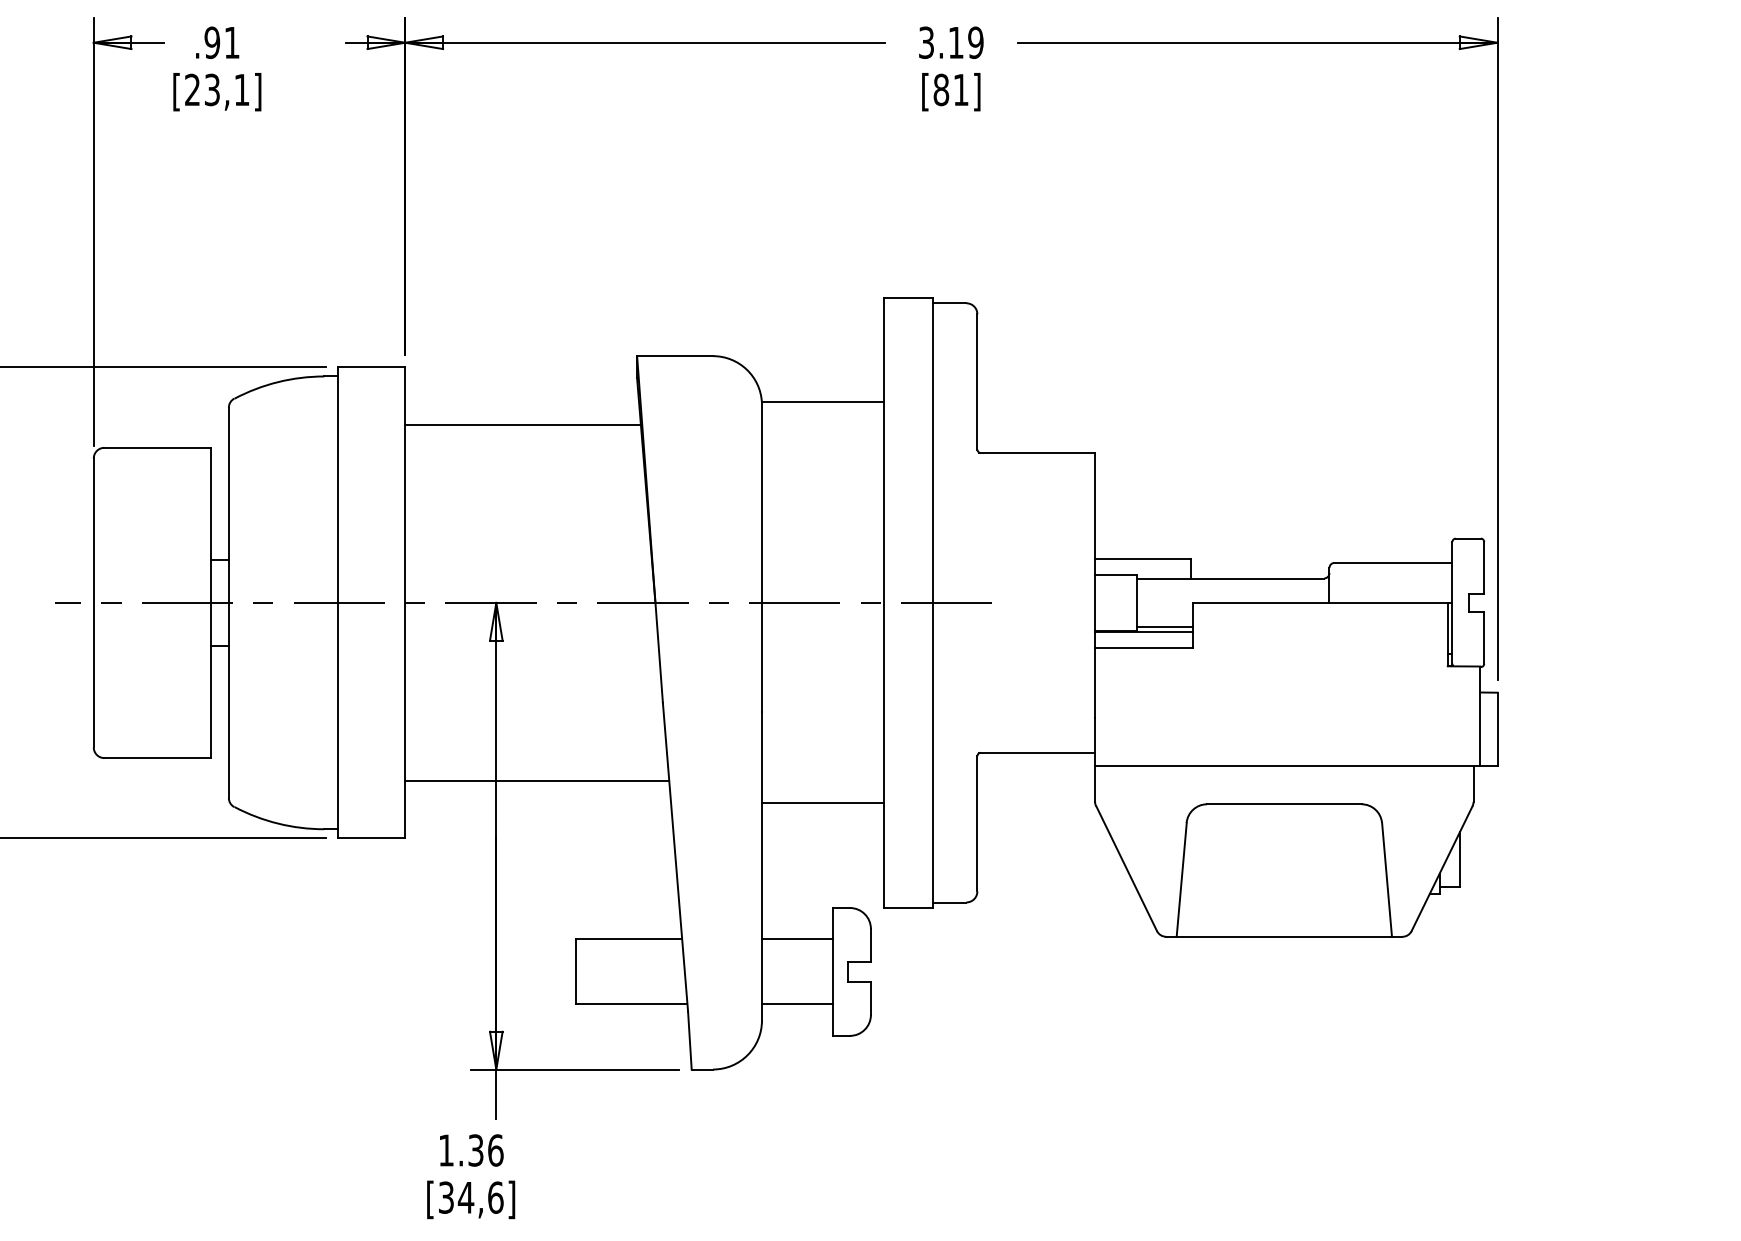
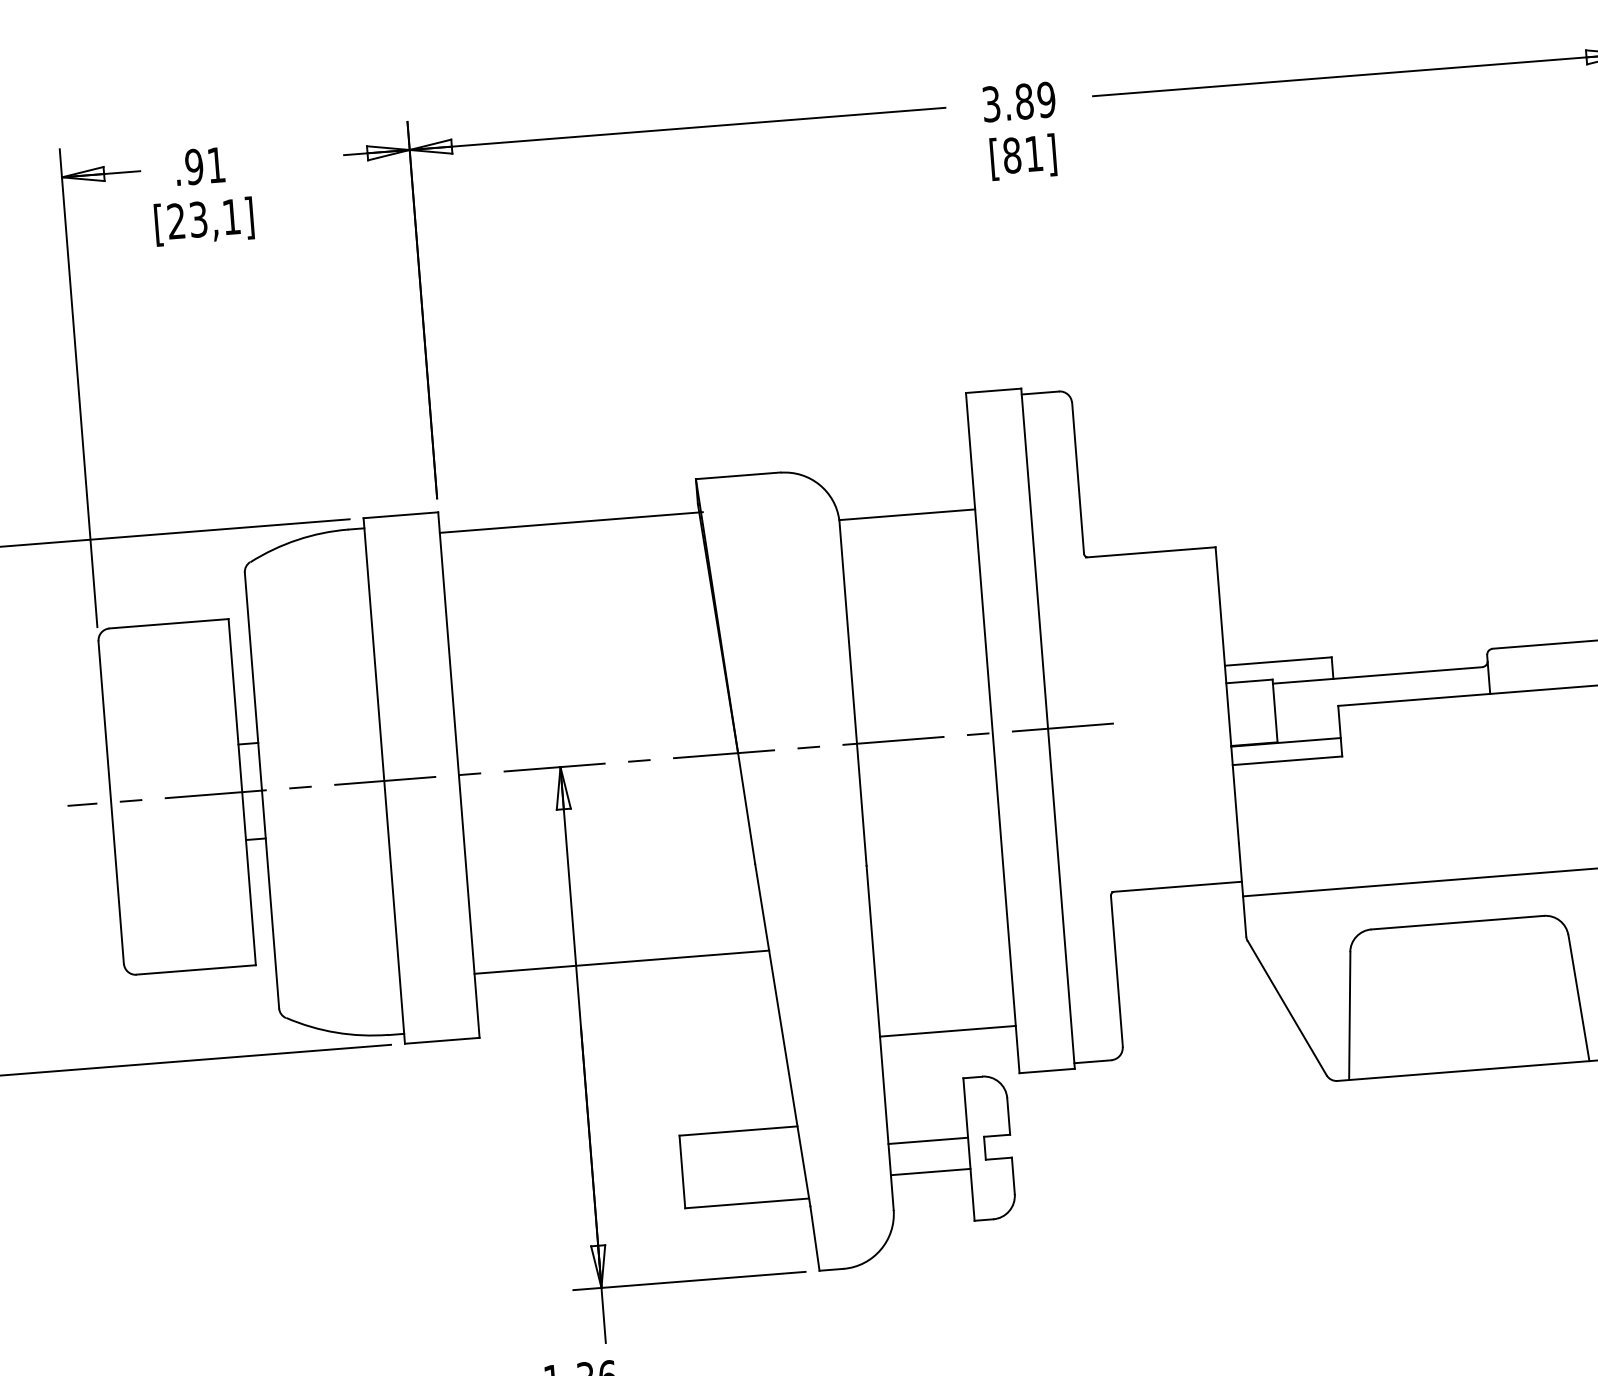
text: (955, 42) -> (1023, 101), 3.19 -> 3.89
line: (522, 424) -> (570, 522), moved
line: (1164, 627) -> (1308, 735), removed
line: (822, 803) -> (947, 1031), moved
line: (797, 939) -> (930, 1172), moved
line: (797, 1004) -> (928, 1140), moved

